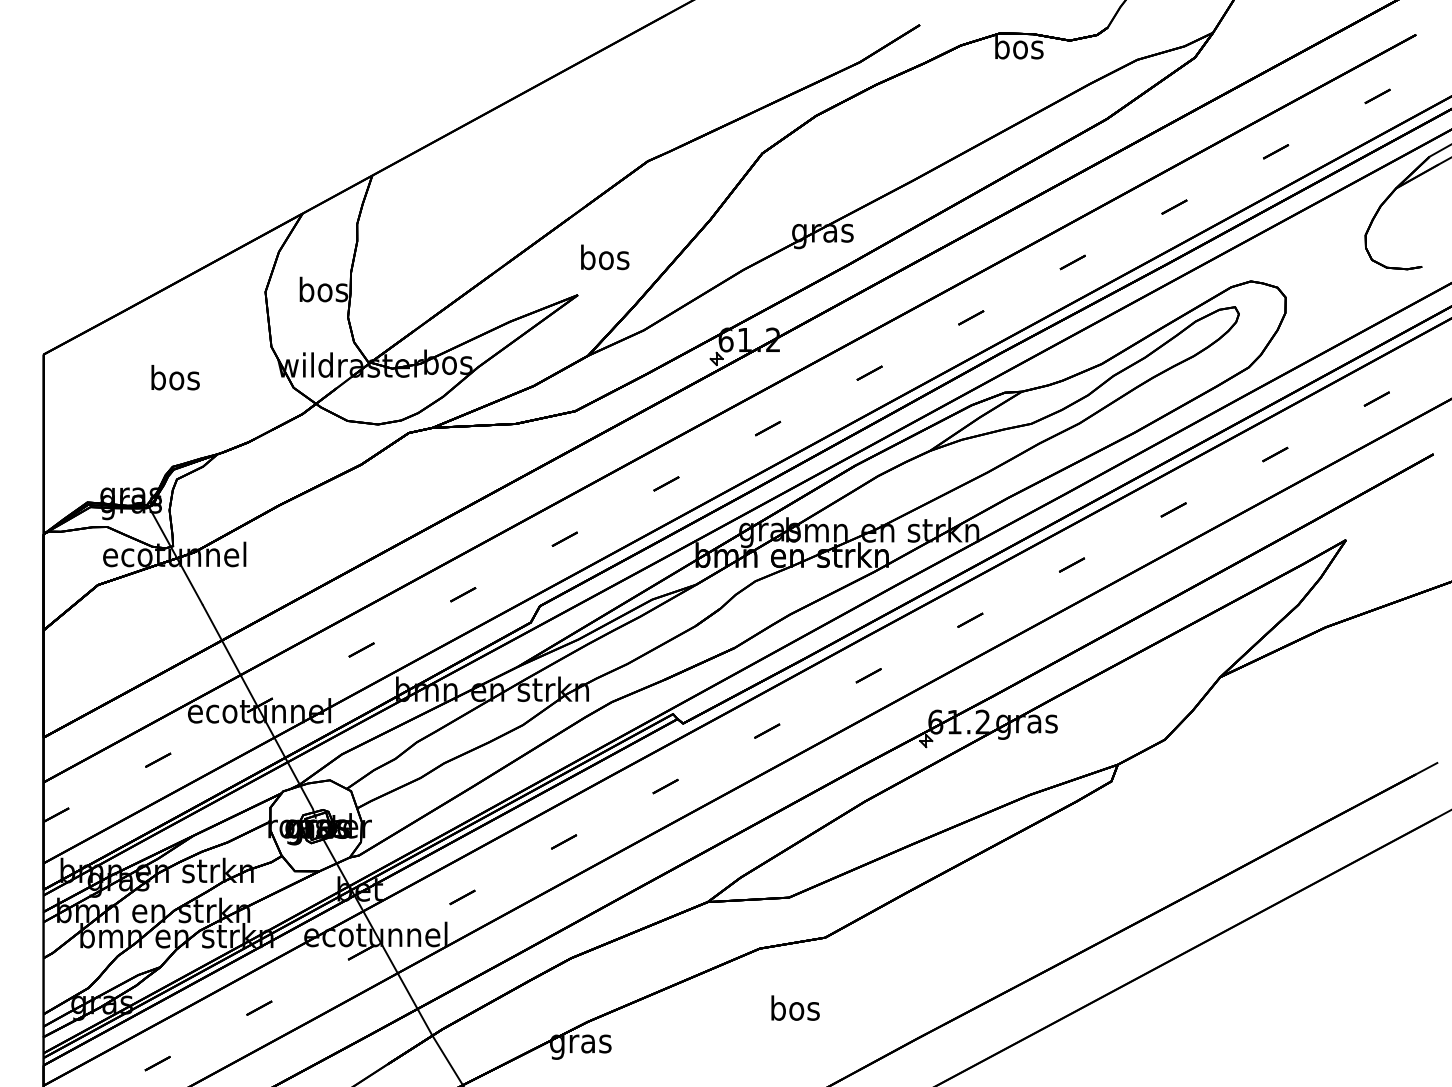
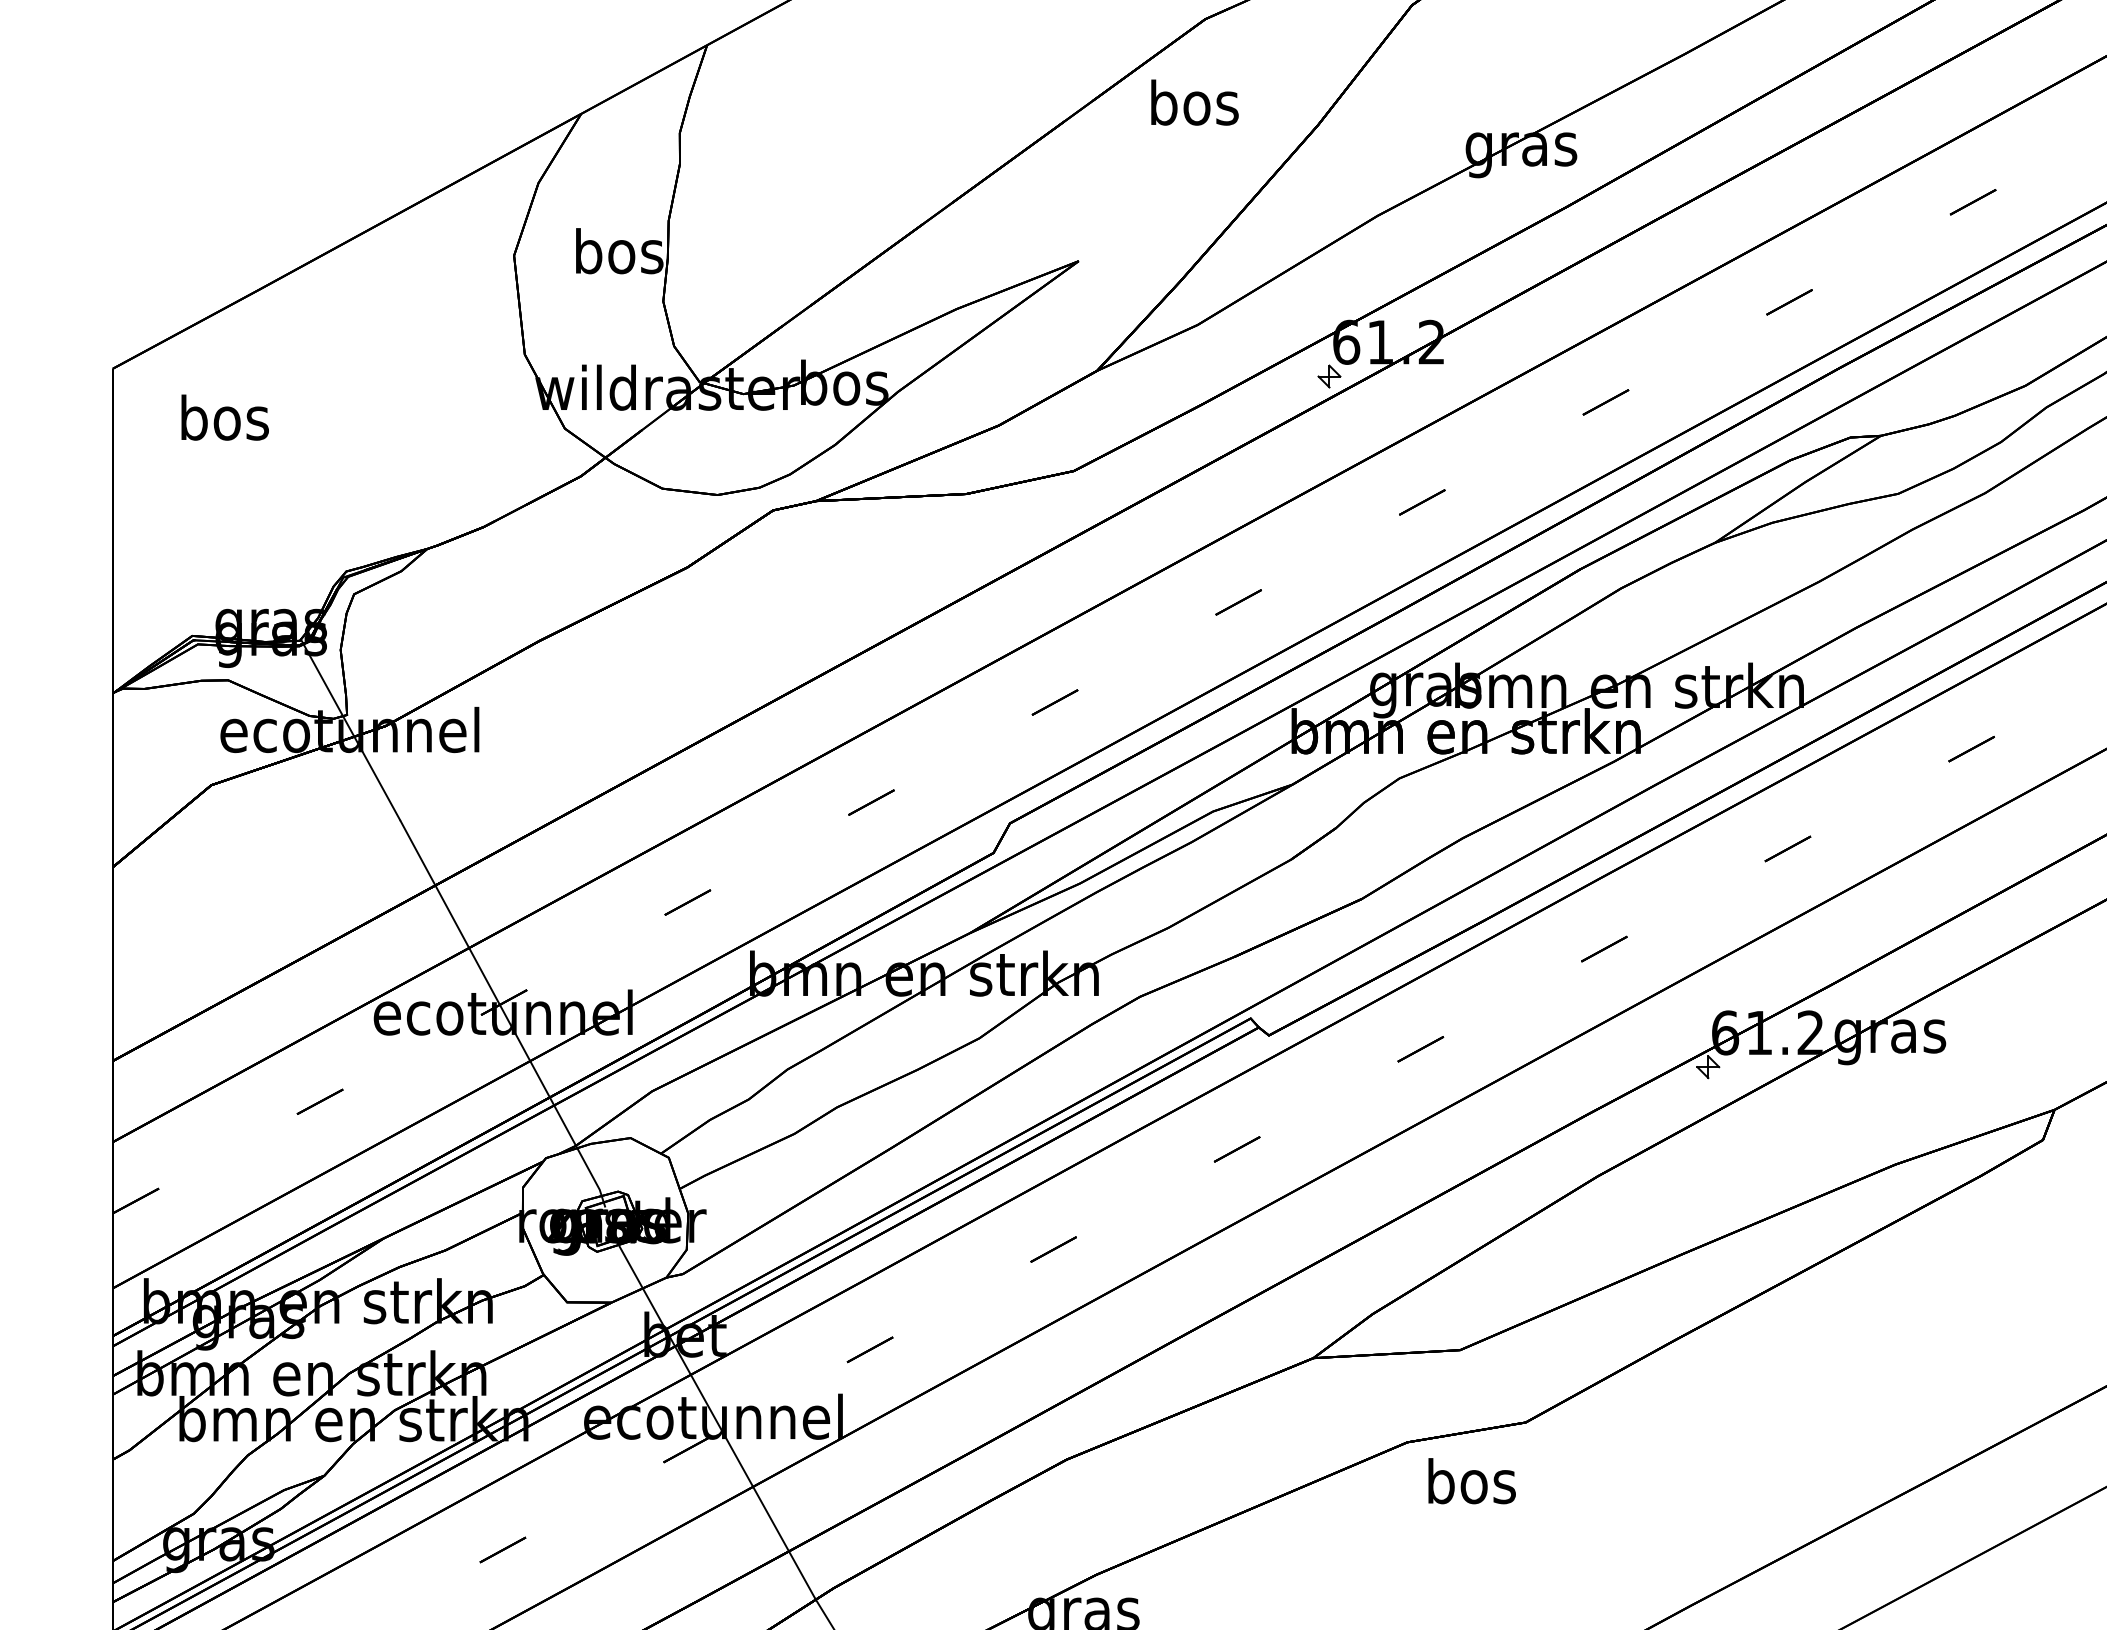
text: (605, 257) -> (1195, 102), moved
text: (175, 377) -> (224, 417), moved
text: (795, 1007) -> (1471, 1480), moved

